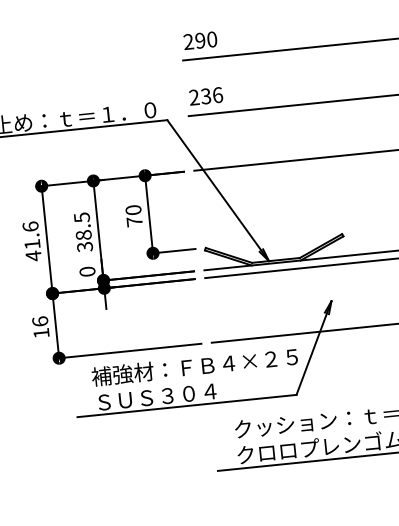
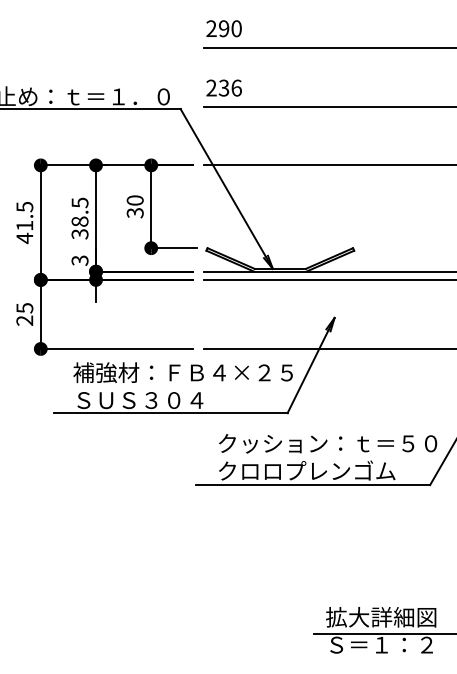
text: (133, 221) -> (134, 212), 70 -> 30
text: (30, 226) -> (24, 206), 41.6 -> 41.5
text: (86, 271) -> (79, 260), 0 -> 3
text: (40, 327) -> (24, 314), 16 -> 25

